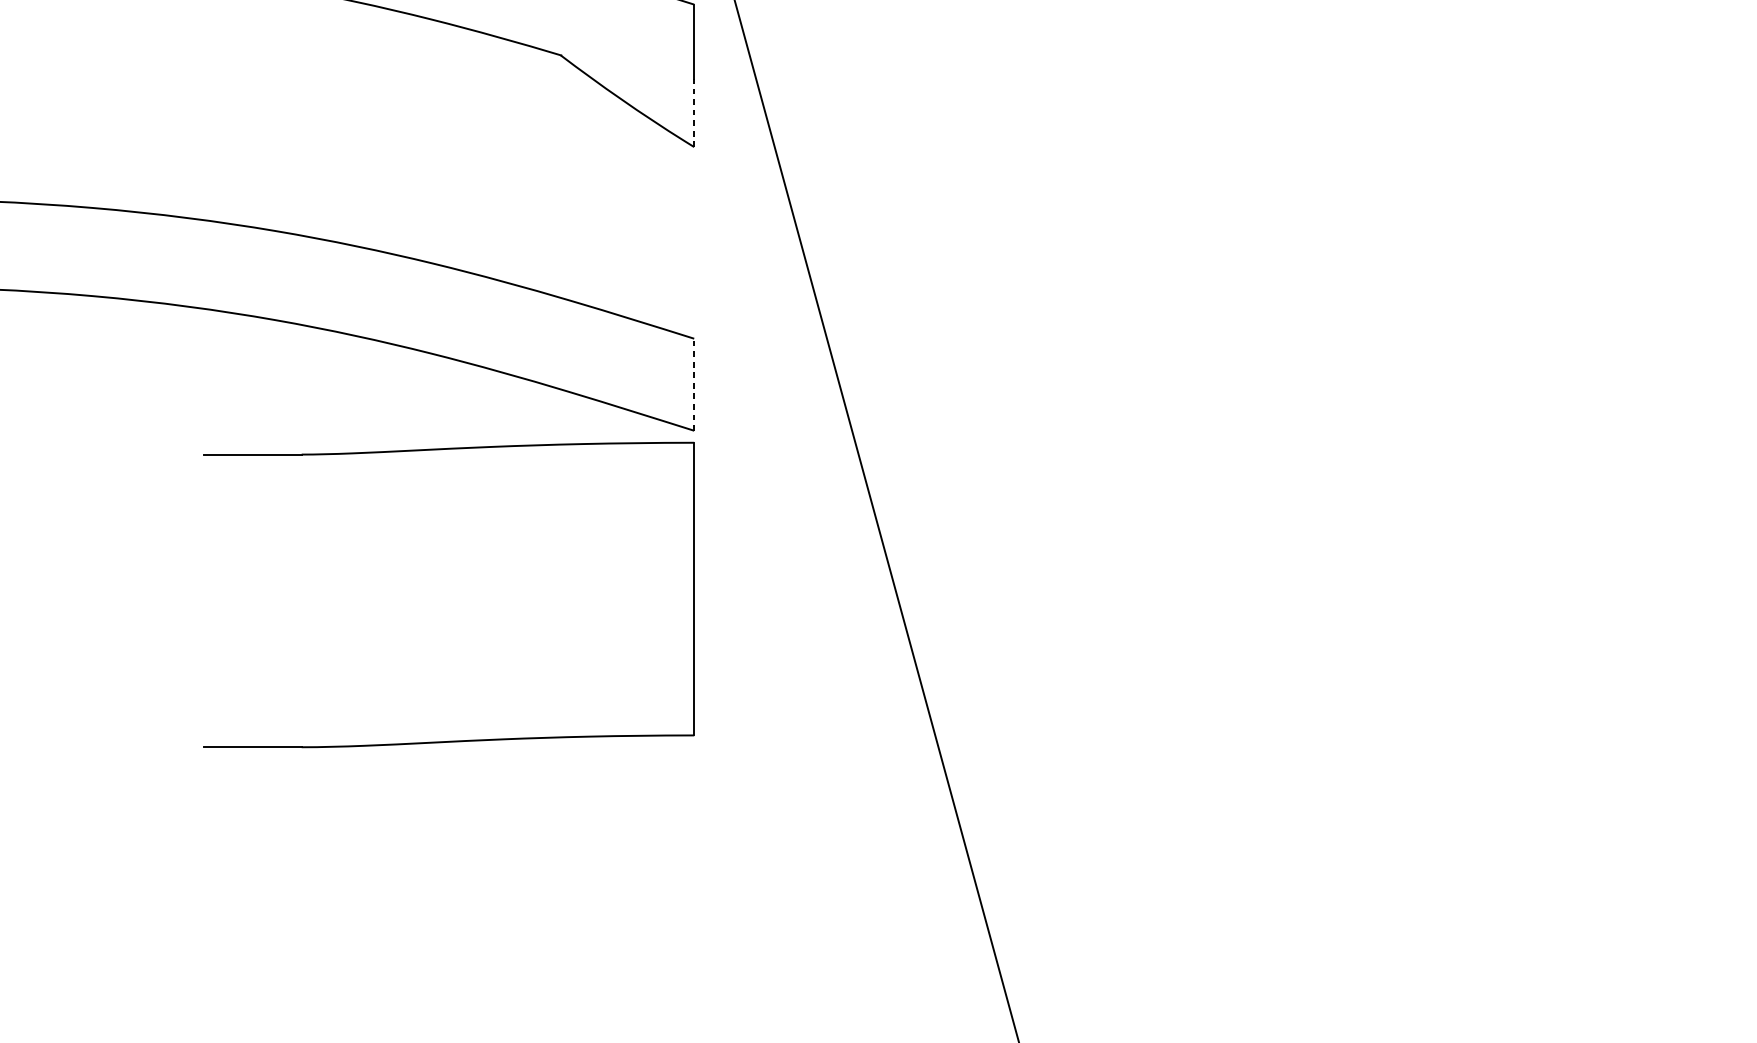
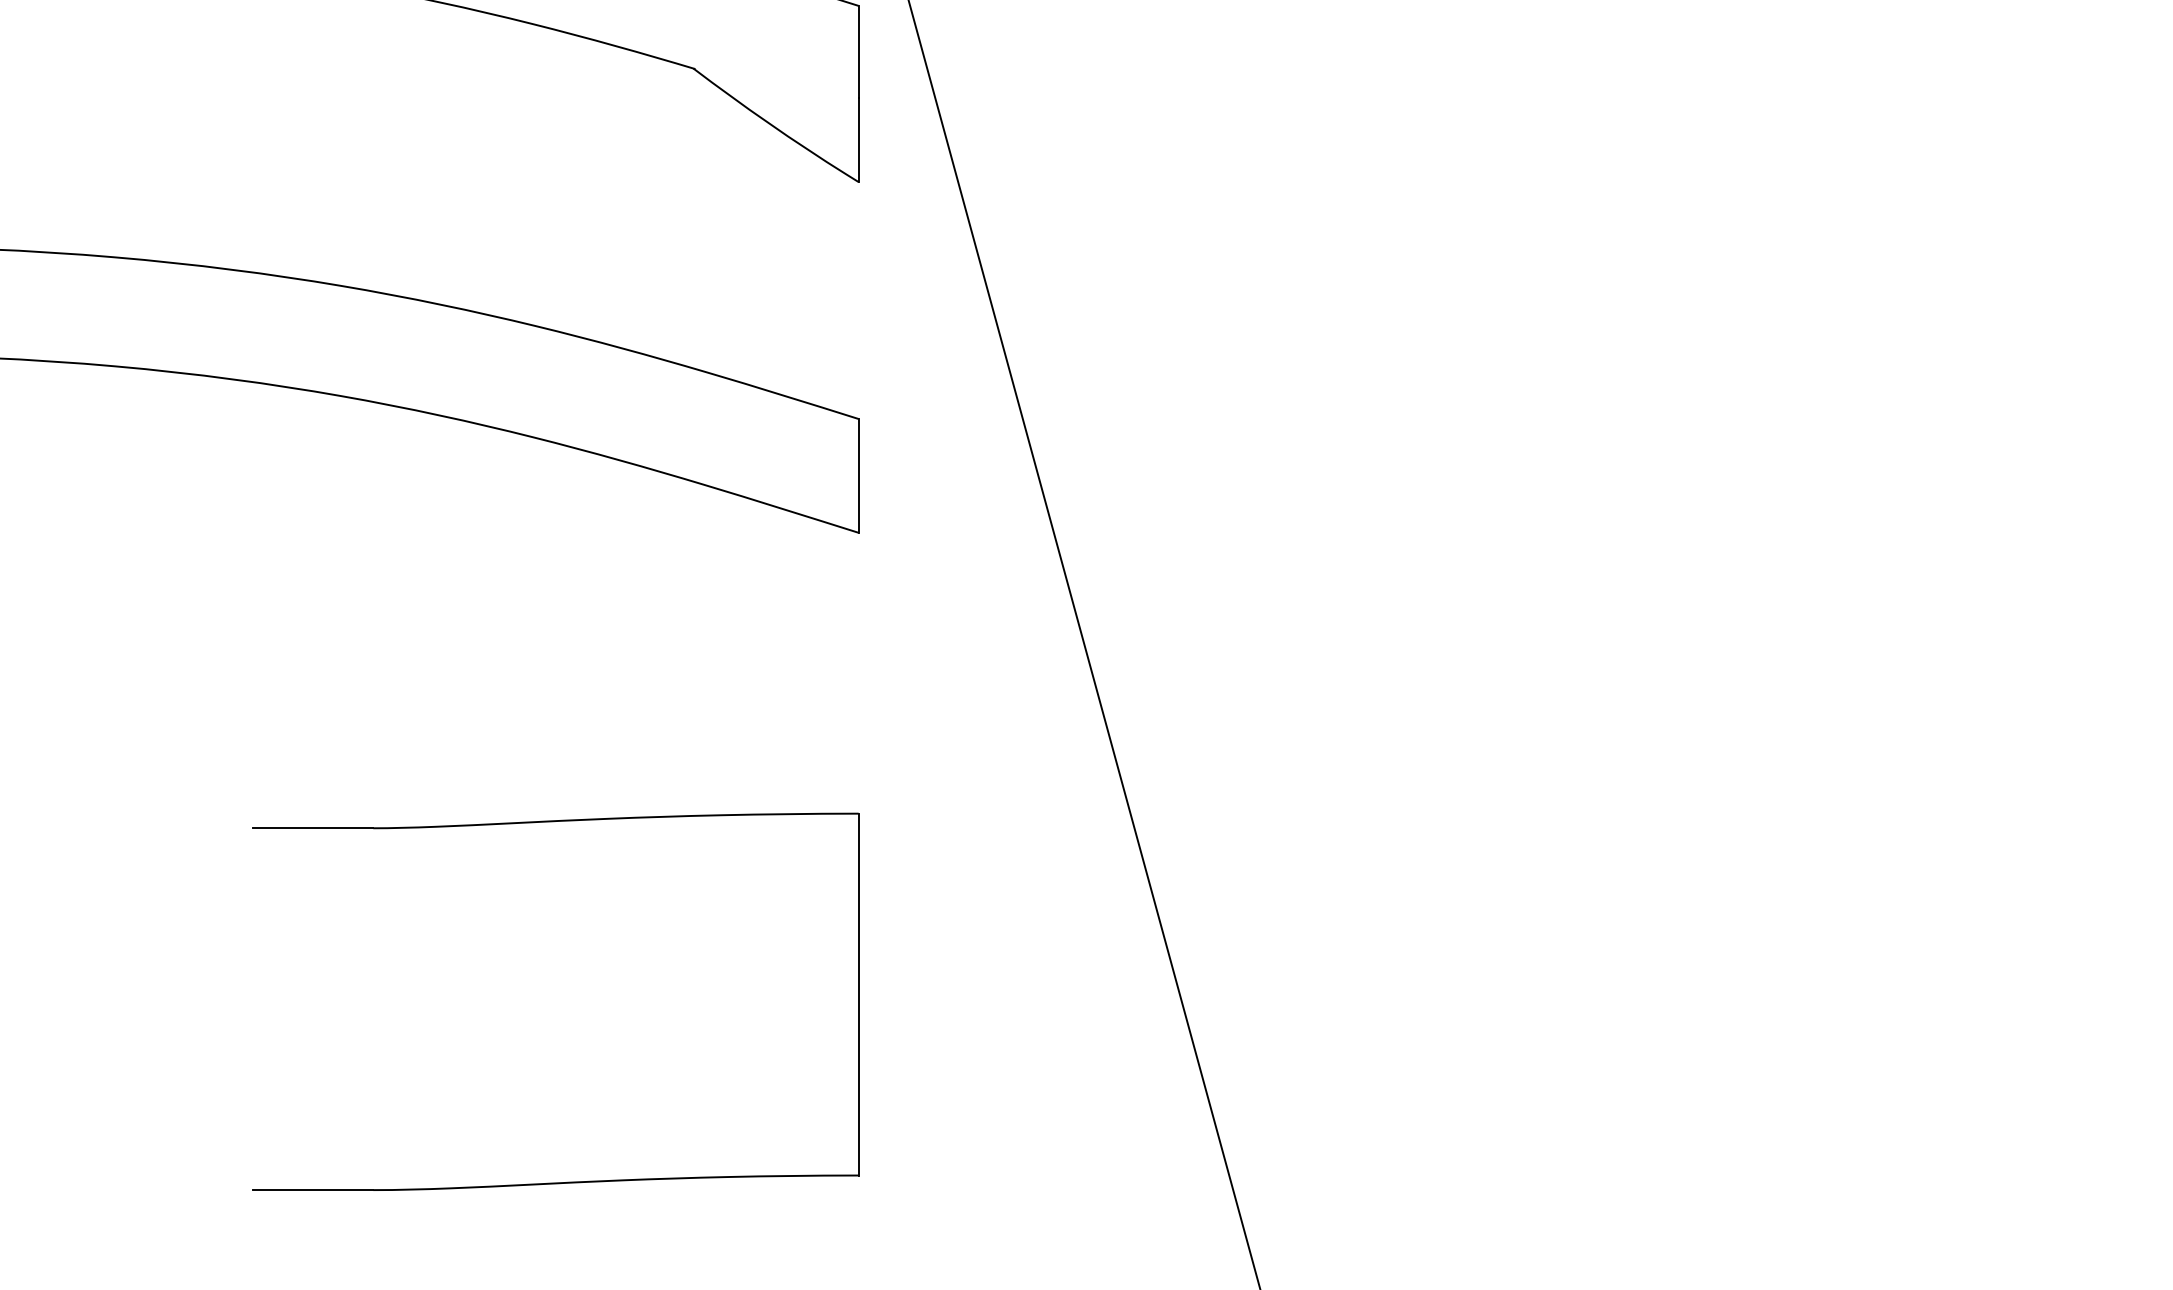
line: (694, 112) -> (858, 139), dashed -> solid
line: (694, 384) -> (858, 475), dashed -> solid
part: (448, 449) -> (554, 822), moved

